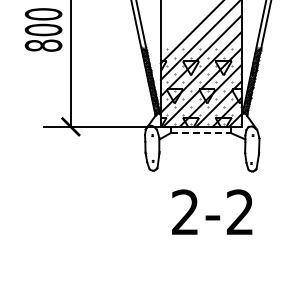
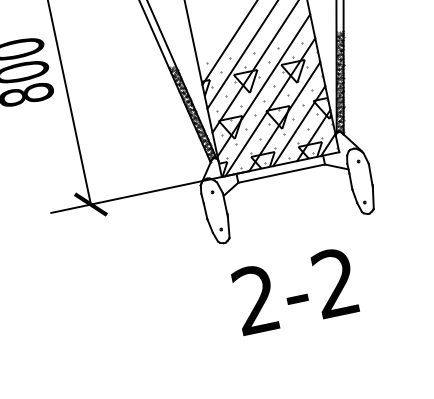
line: (200, 132) -> (281, 173), dashed -> solid
text: (212, 211) -> (295, 290), moved

